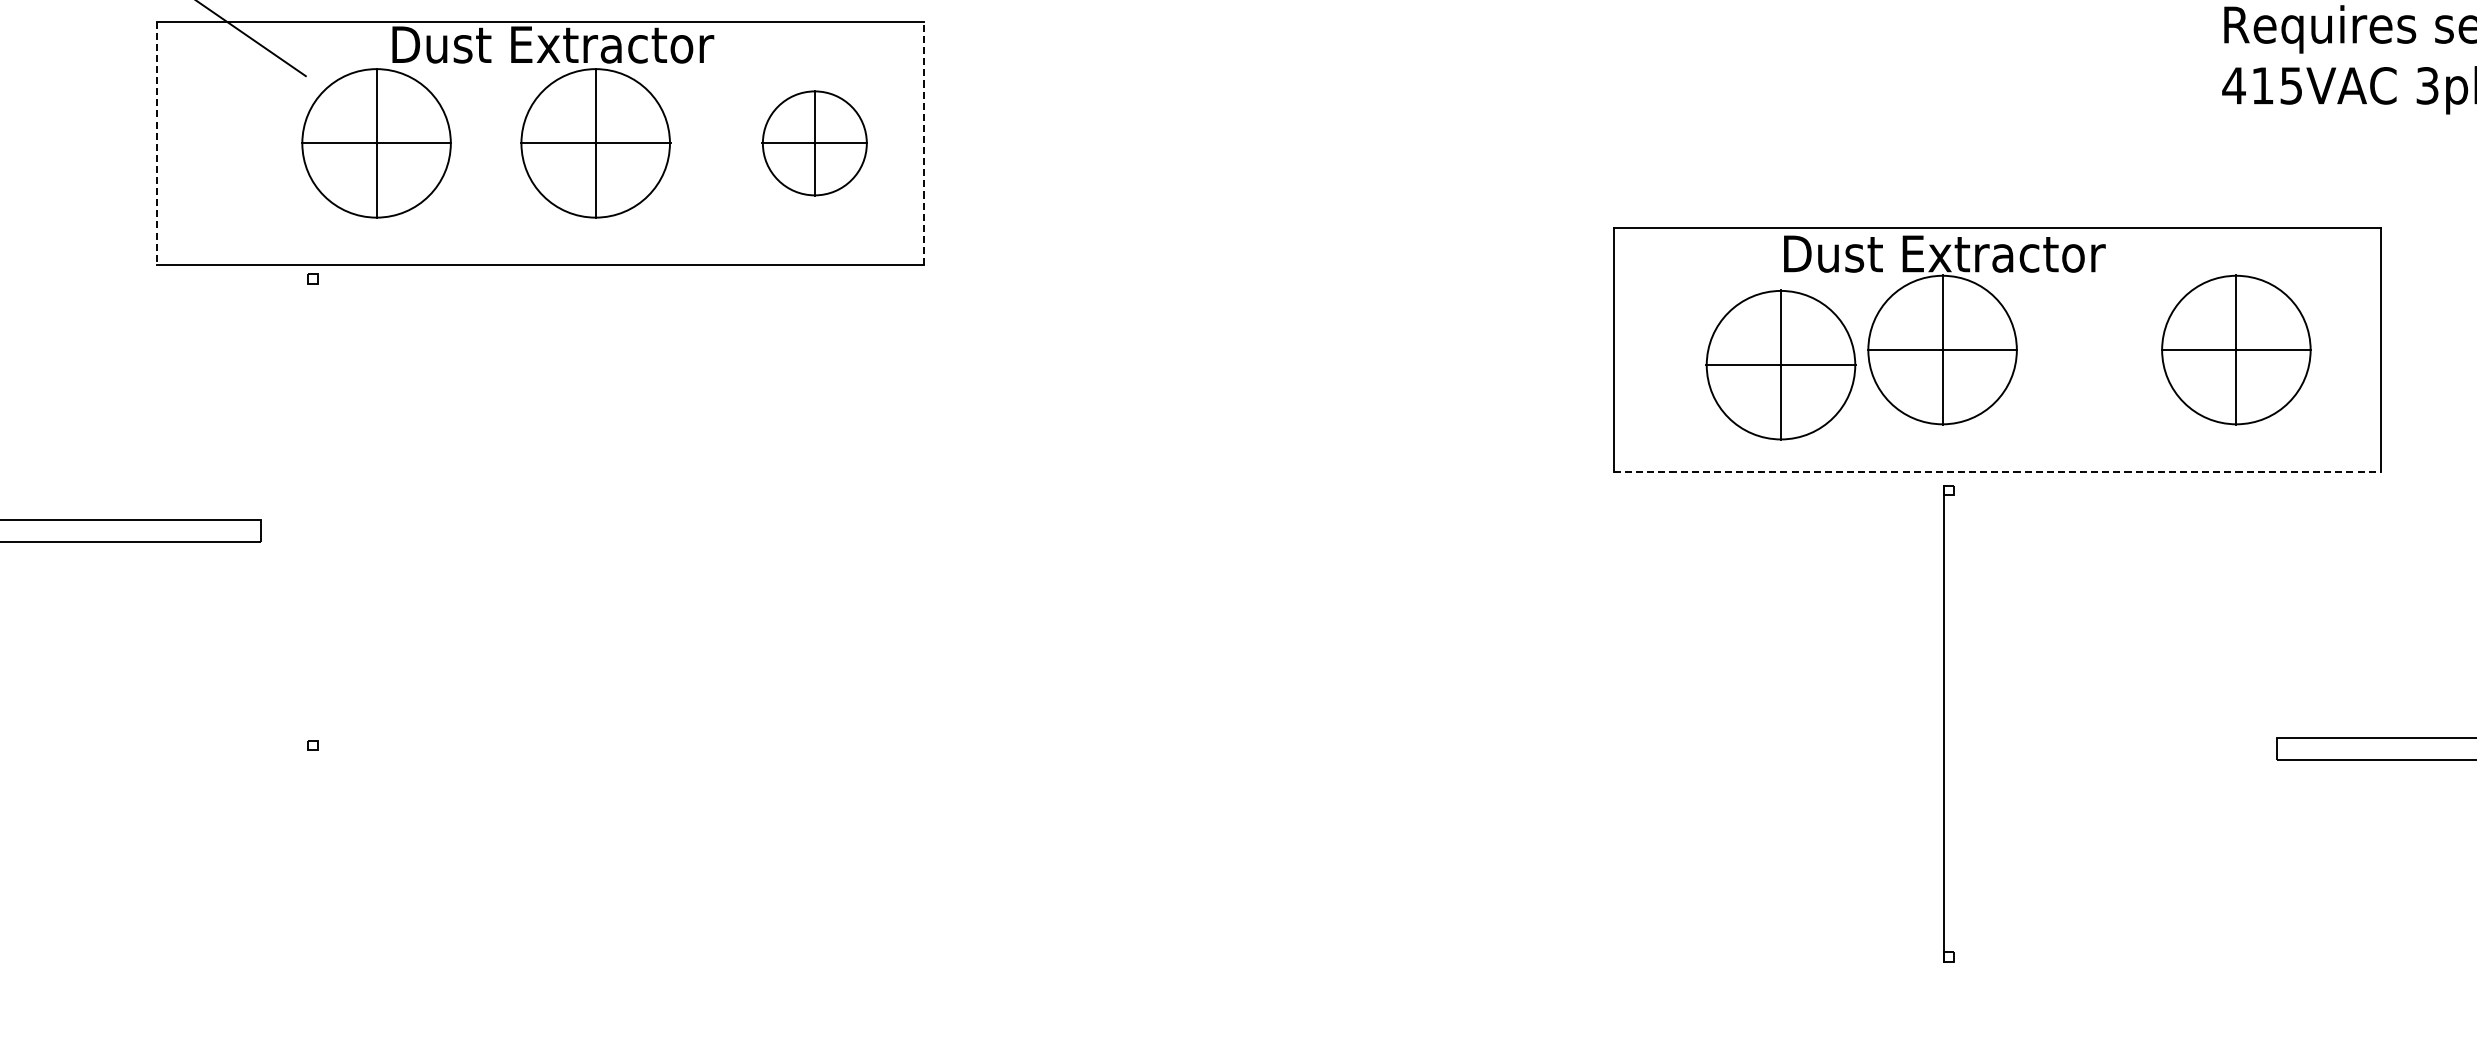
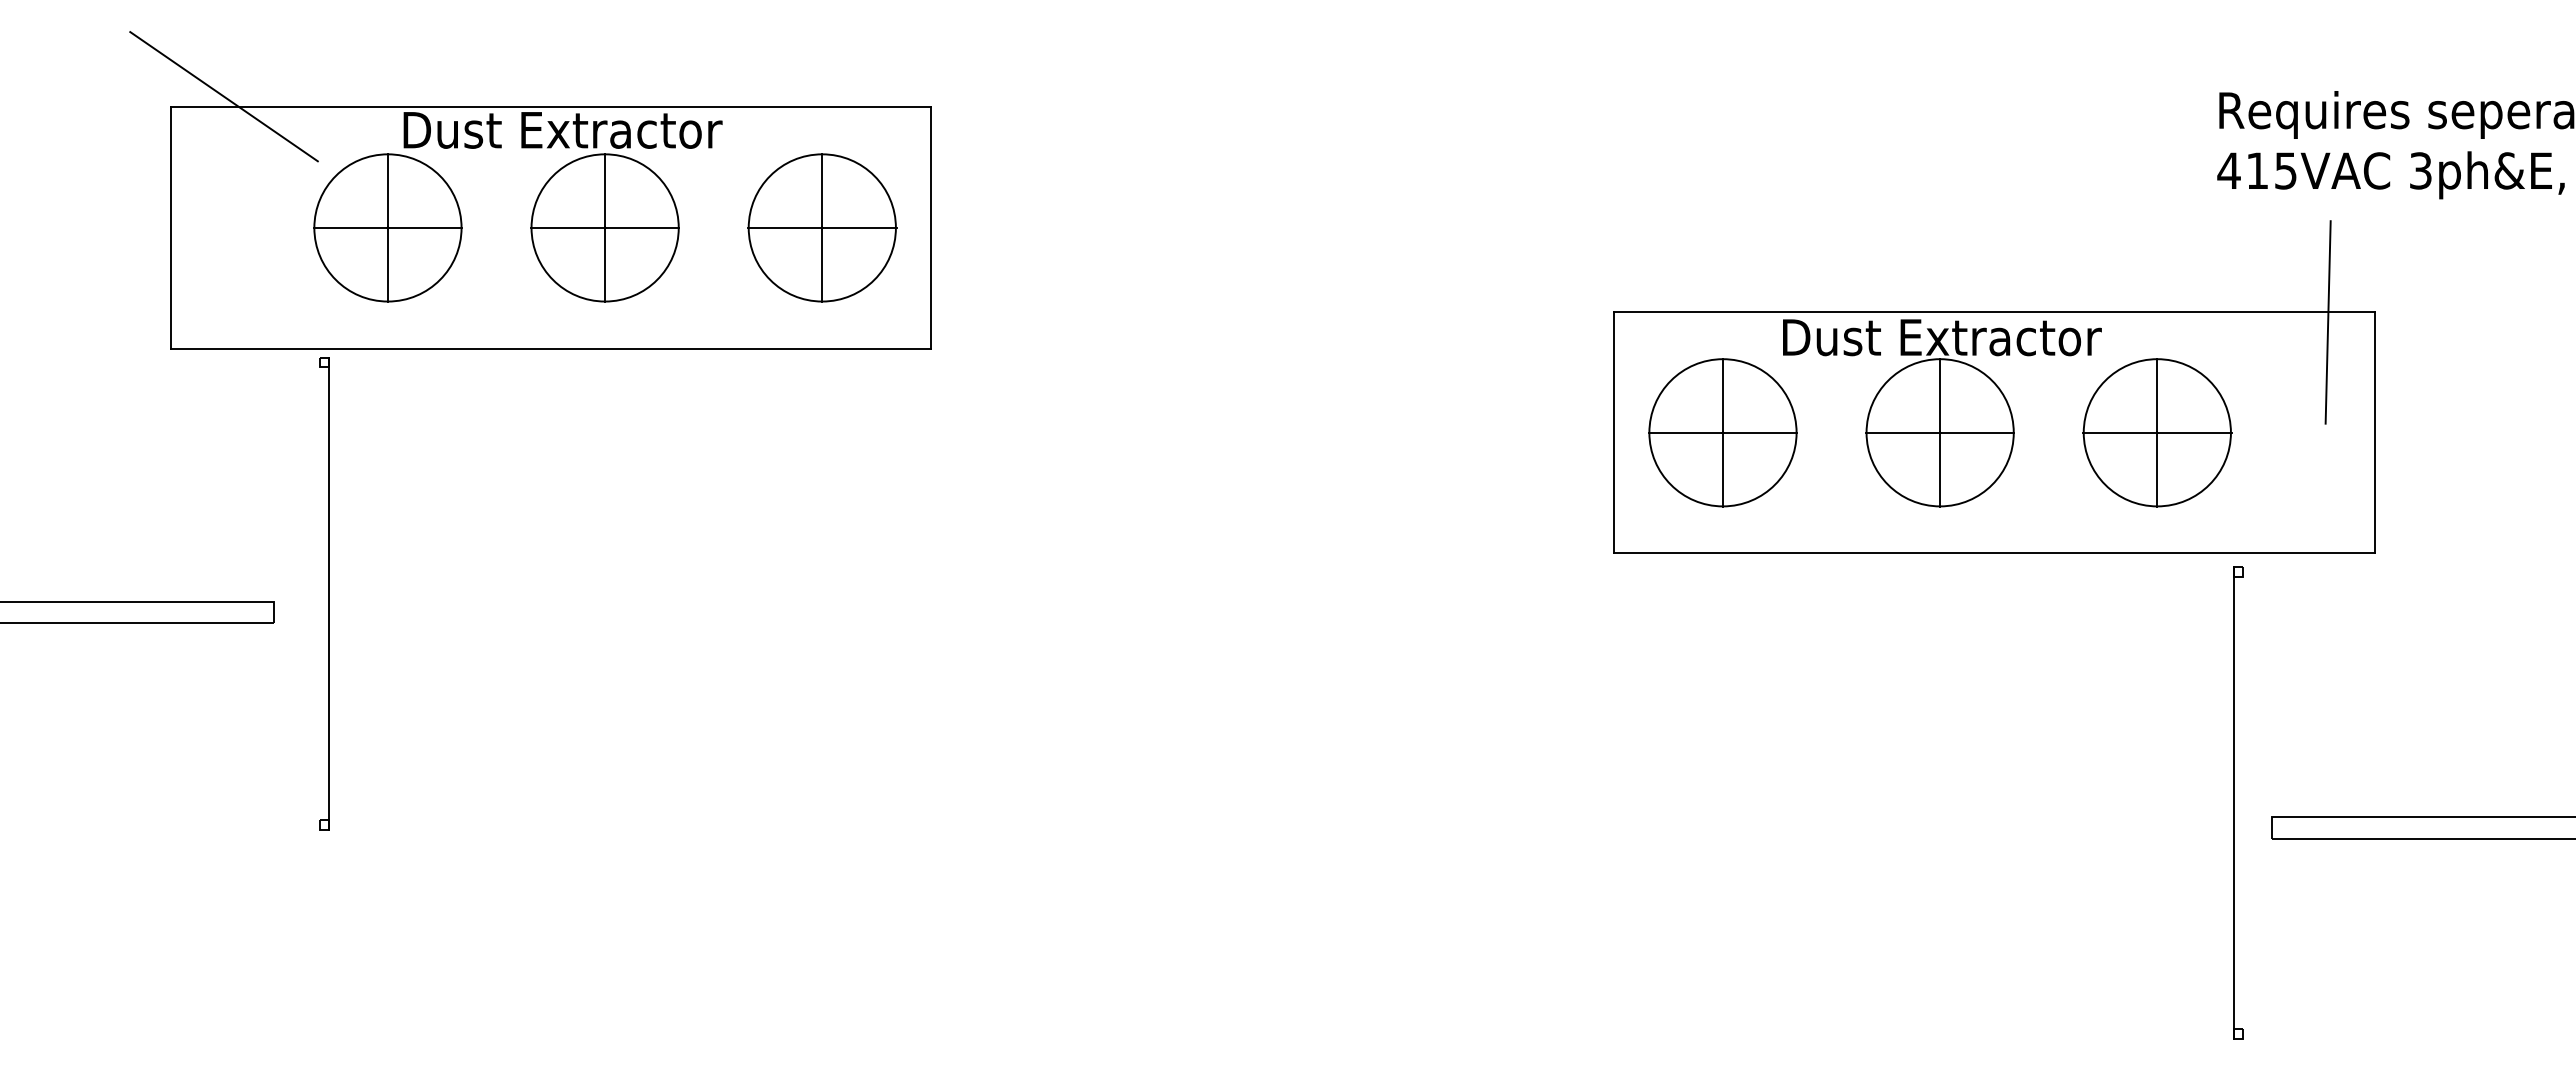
line: (157, 142) -> (170, 227), dashed -> solid
part: (814, 142) -> (822, 227), size x1.43
line: (923, 142) -> (930, 227), dashed -> solid
line: (2333, 238) -> (2327, 322), added
part: (2236, 349) -> (2157, 432), moved
part: (1780, 364) -> (1722, 432), moved
line: (1997, 471) -> (1994, 553), dashed -> solid
line: (317, 512) -> (329, 593), added
part: (1948, 723) -> (2238, 802), moved

